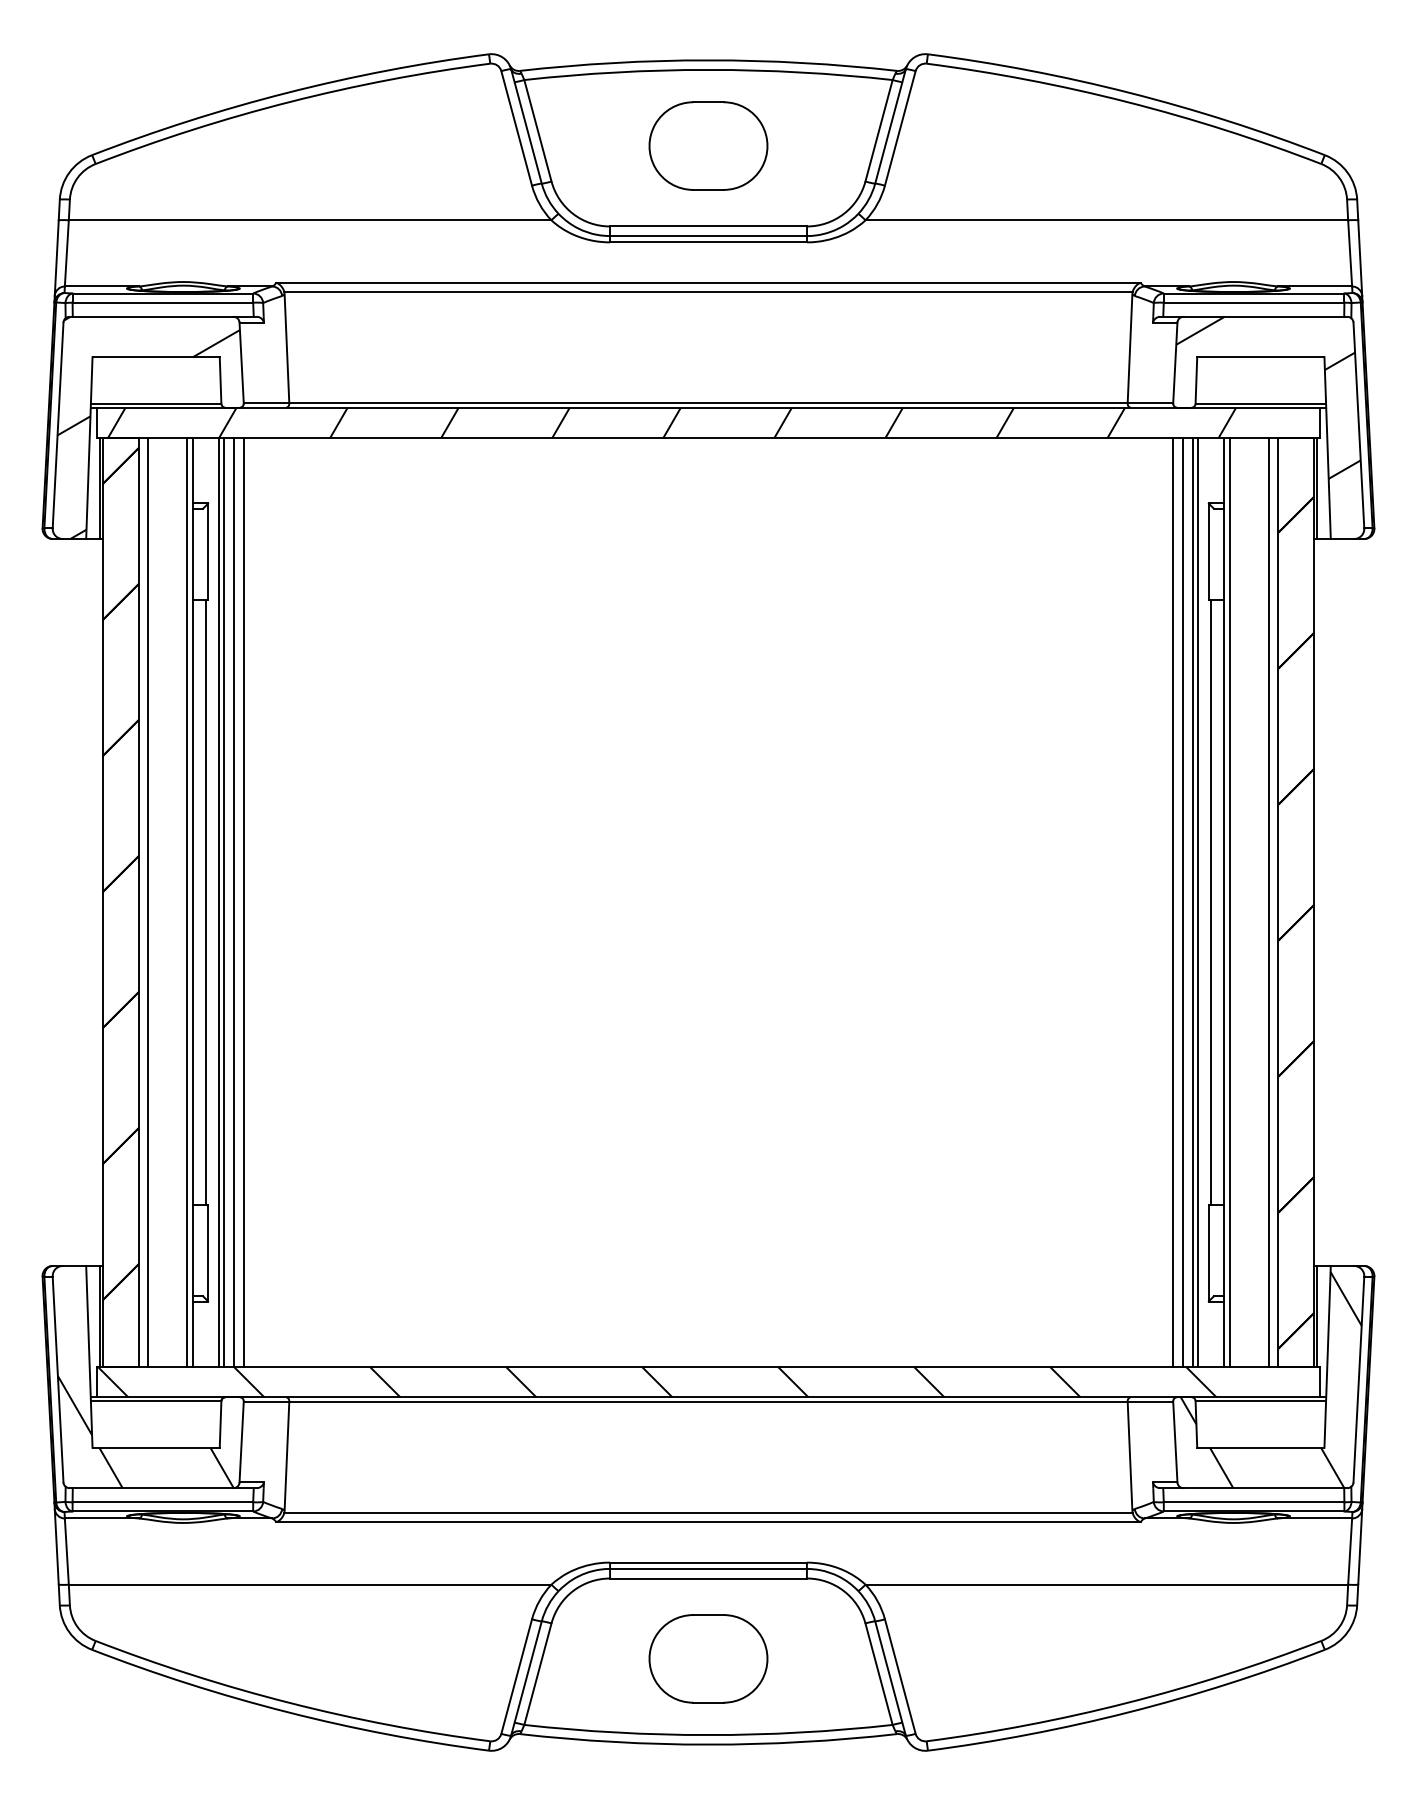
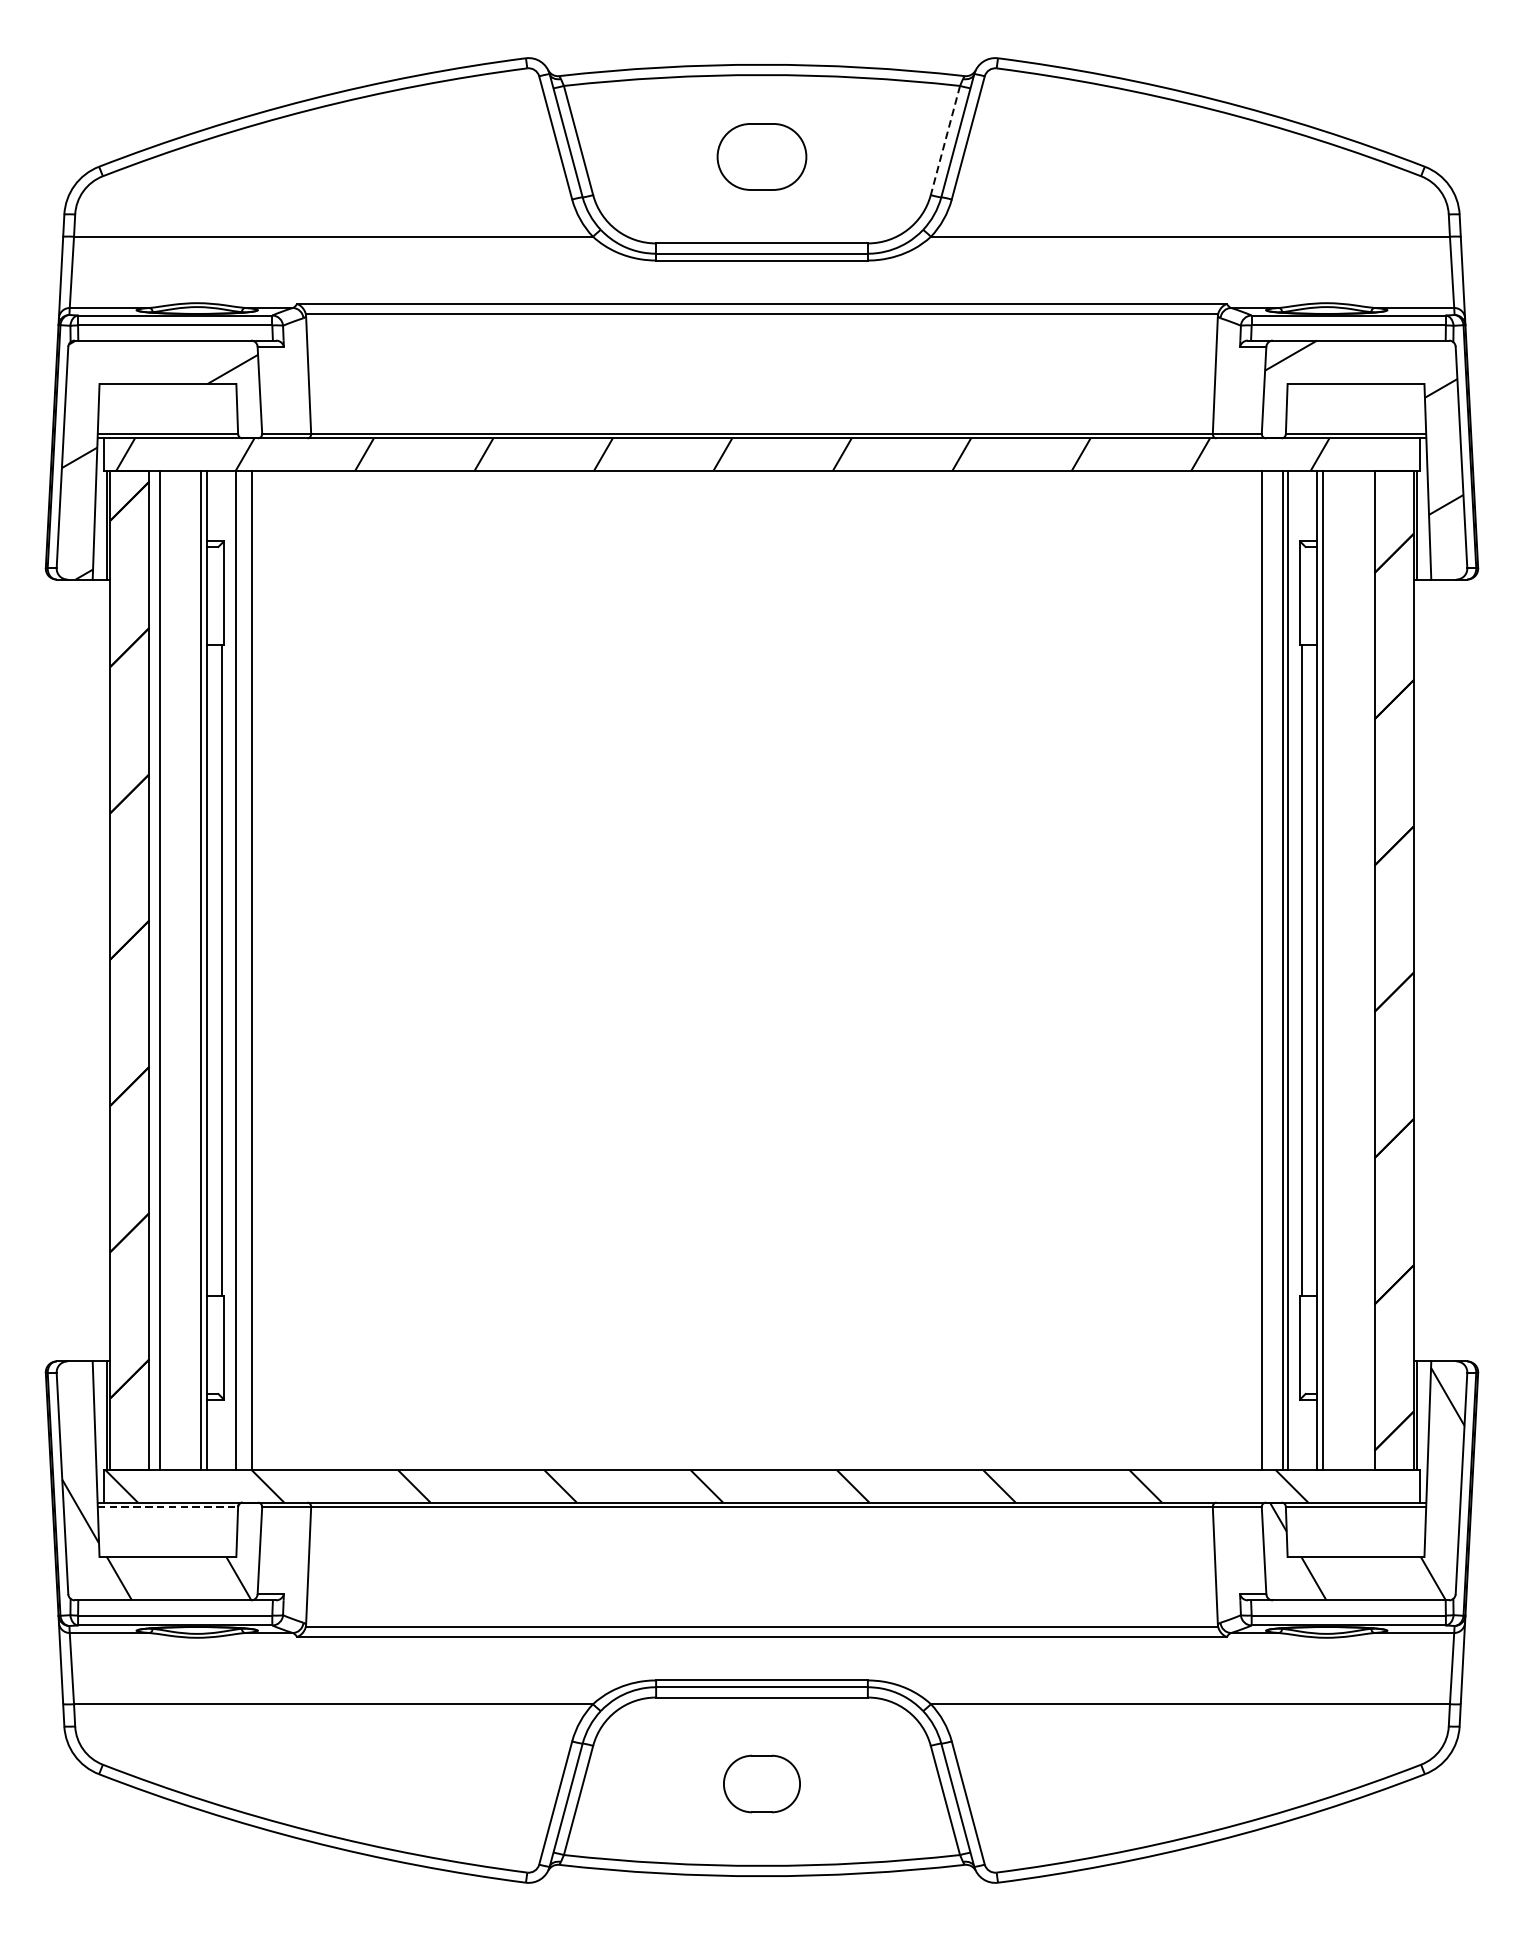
line: (879, 130) -> (945, 140), solid -> dashed
part: (708, 145) -> (762, 156), size x0.7
line: (223, 902) -> (240, 970), removed
line: (244, 902) -> (262, 970), removed
line: (1183, 902) -> (1272, 970), removed
line: (1268, 902) -> (1364, 970), removed
line: (156, 1401) -> (168, 1507), solid -> dashed
part: (708, 1658) -> (762, 1783), size x0.6

